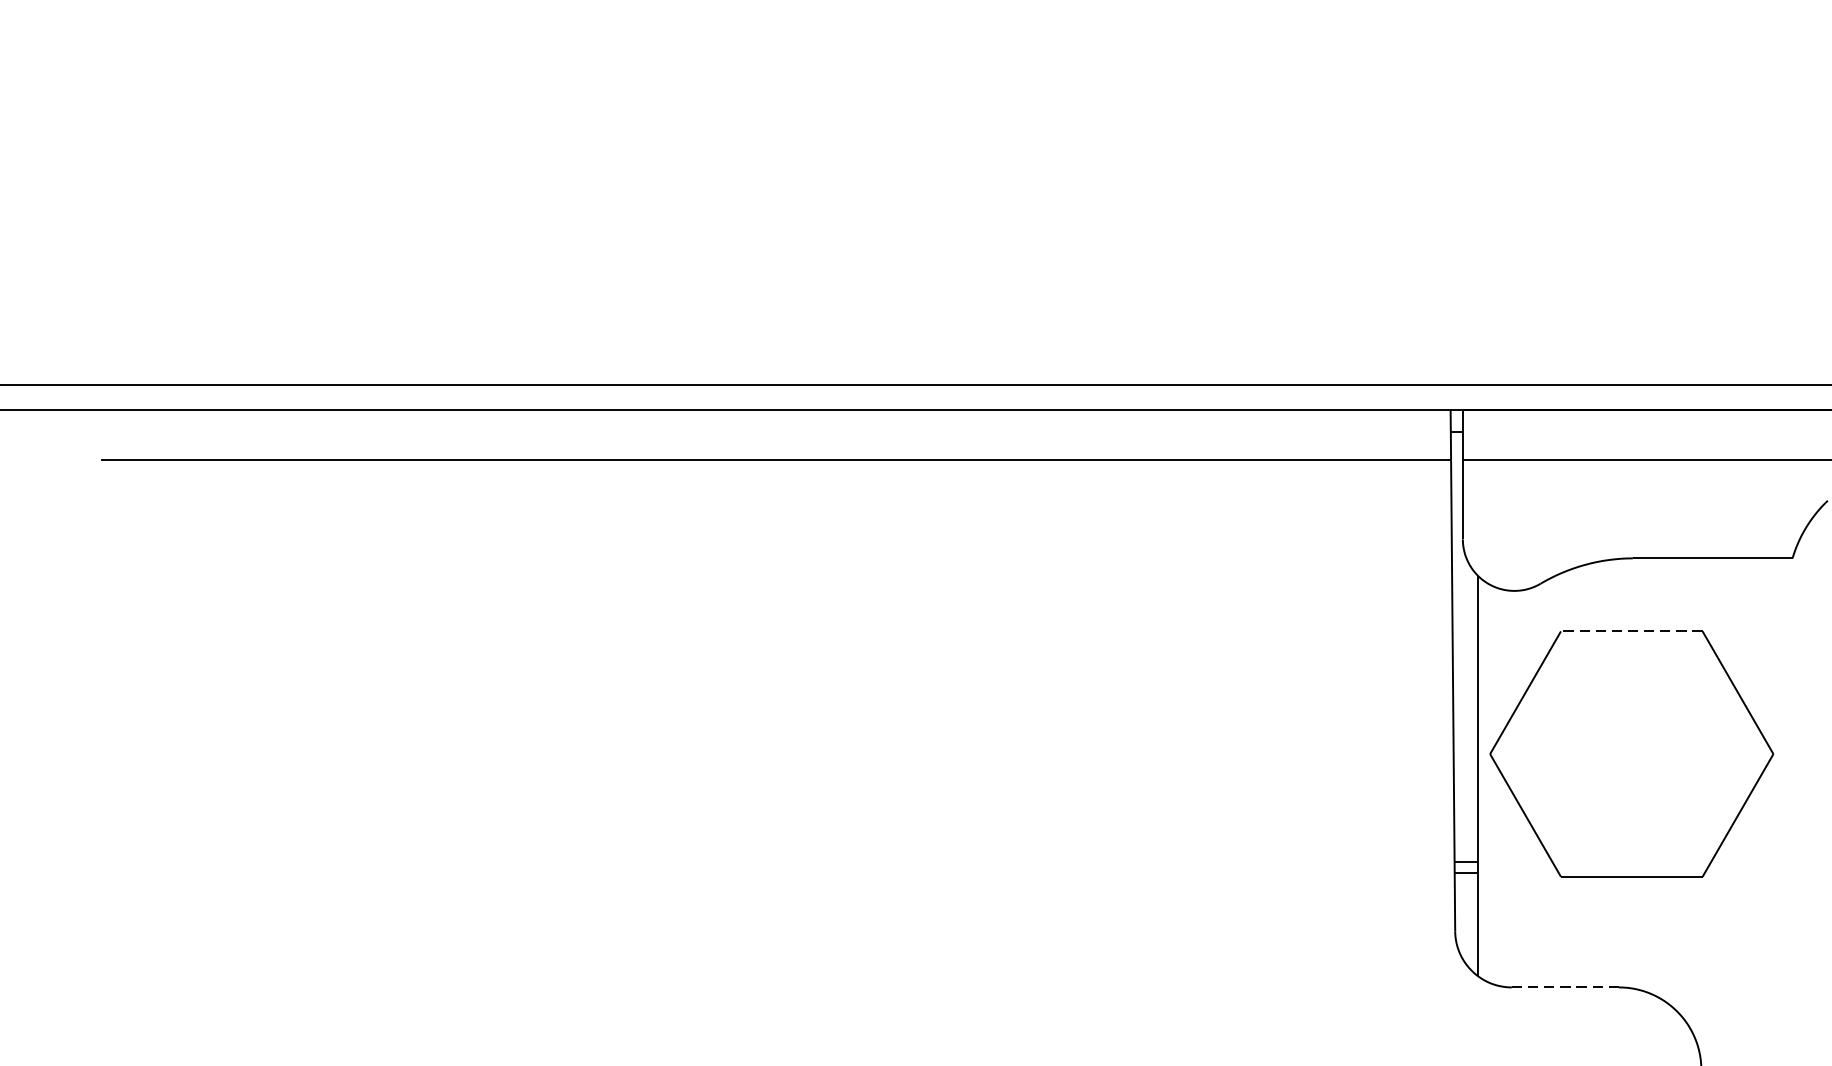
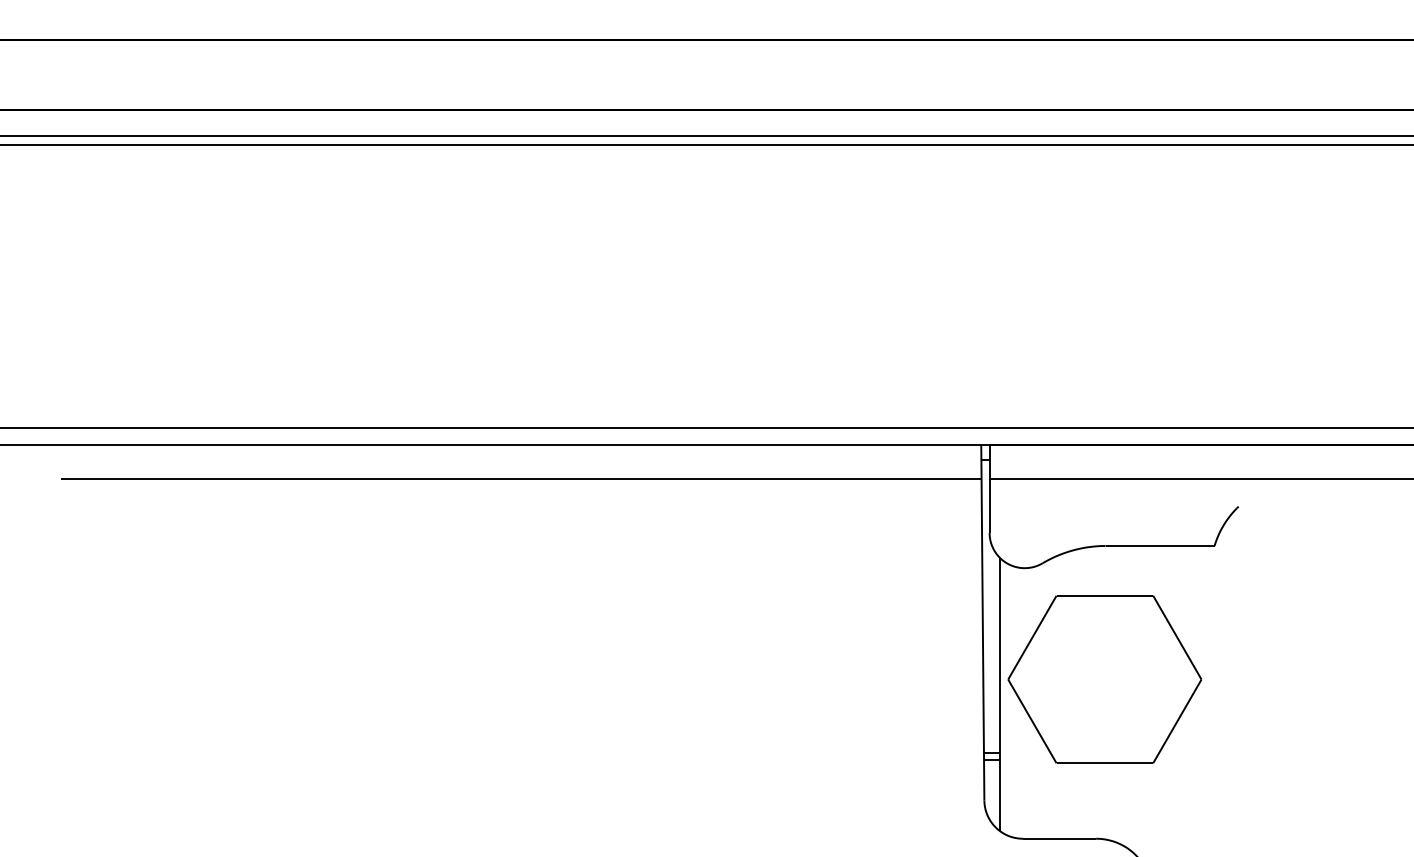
line: (1631, 630) -> (1104, 595), dashed -> solid
line: (1565, 987) -> (1059, 838), dashed -> solid

